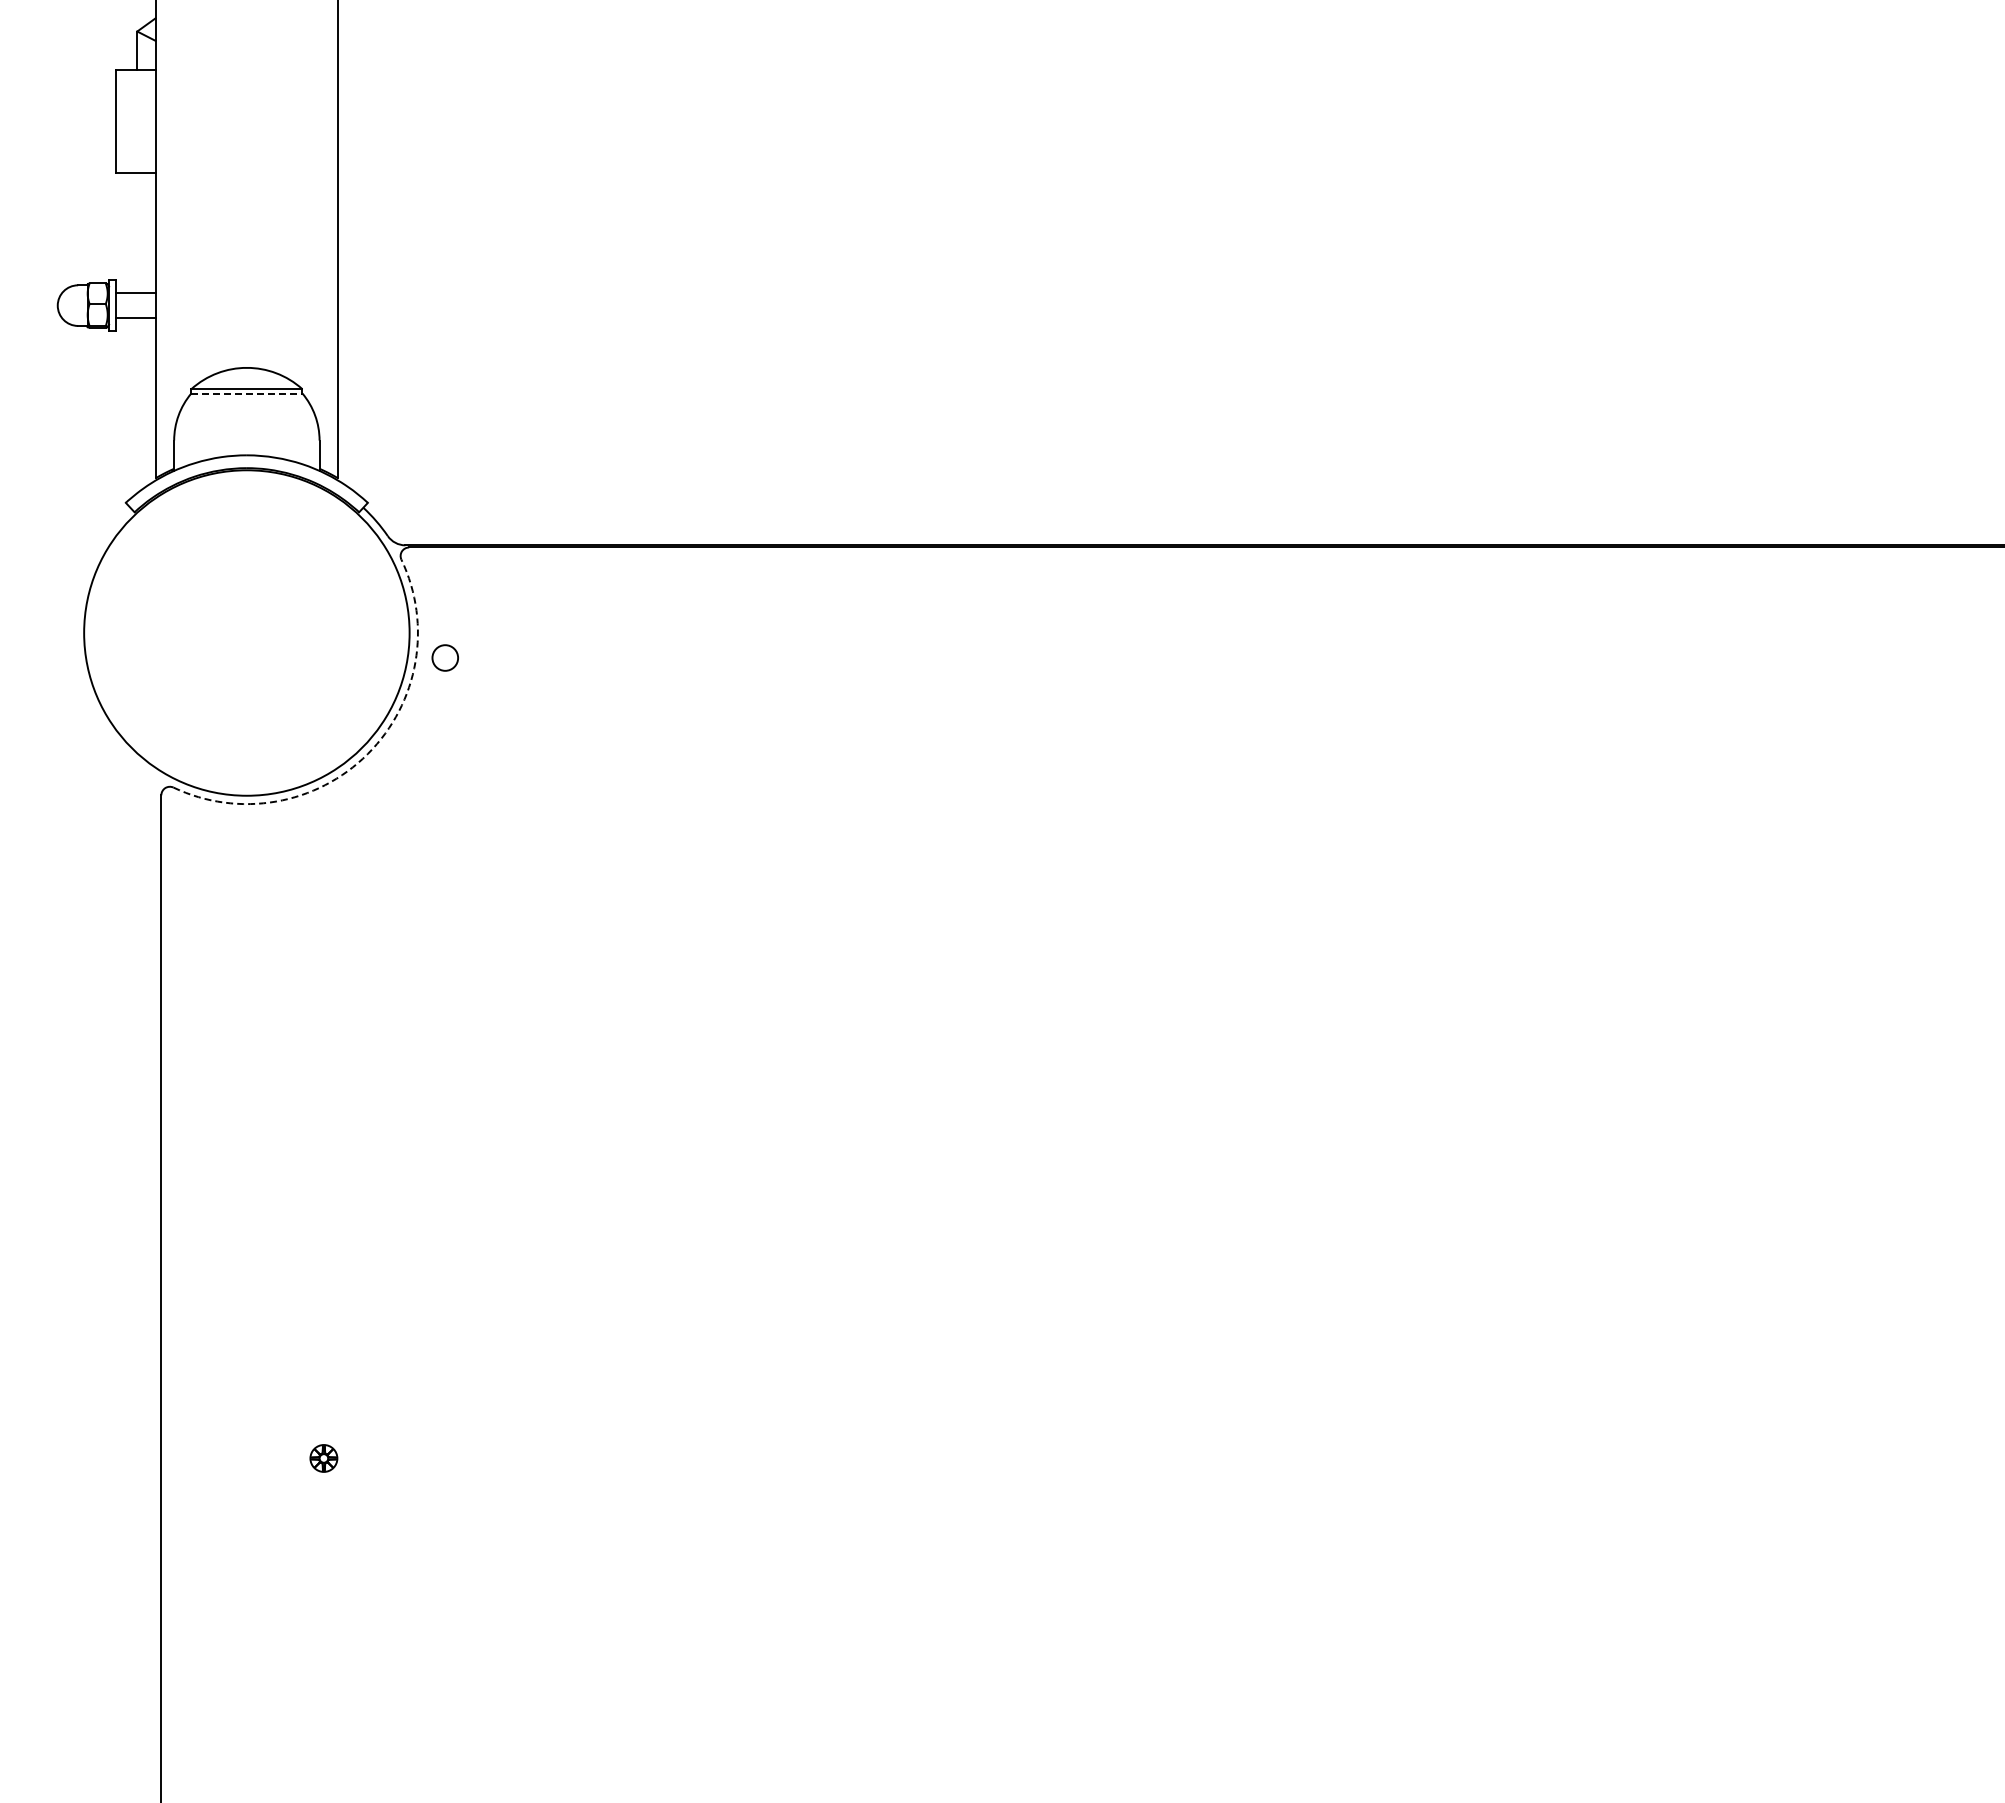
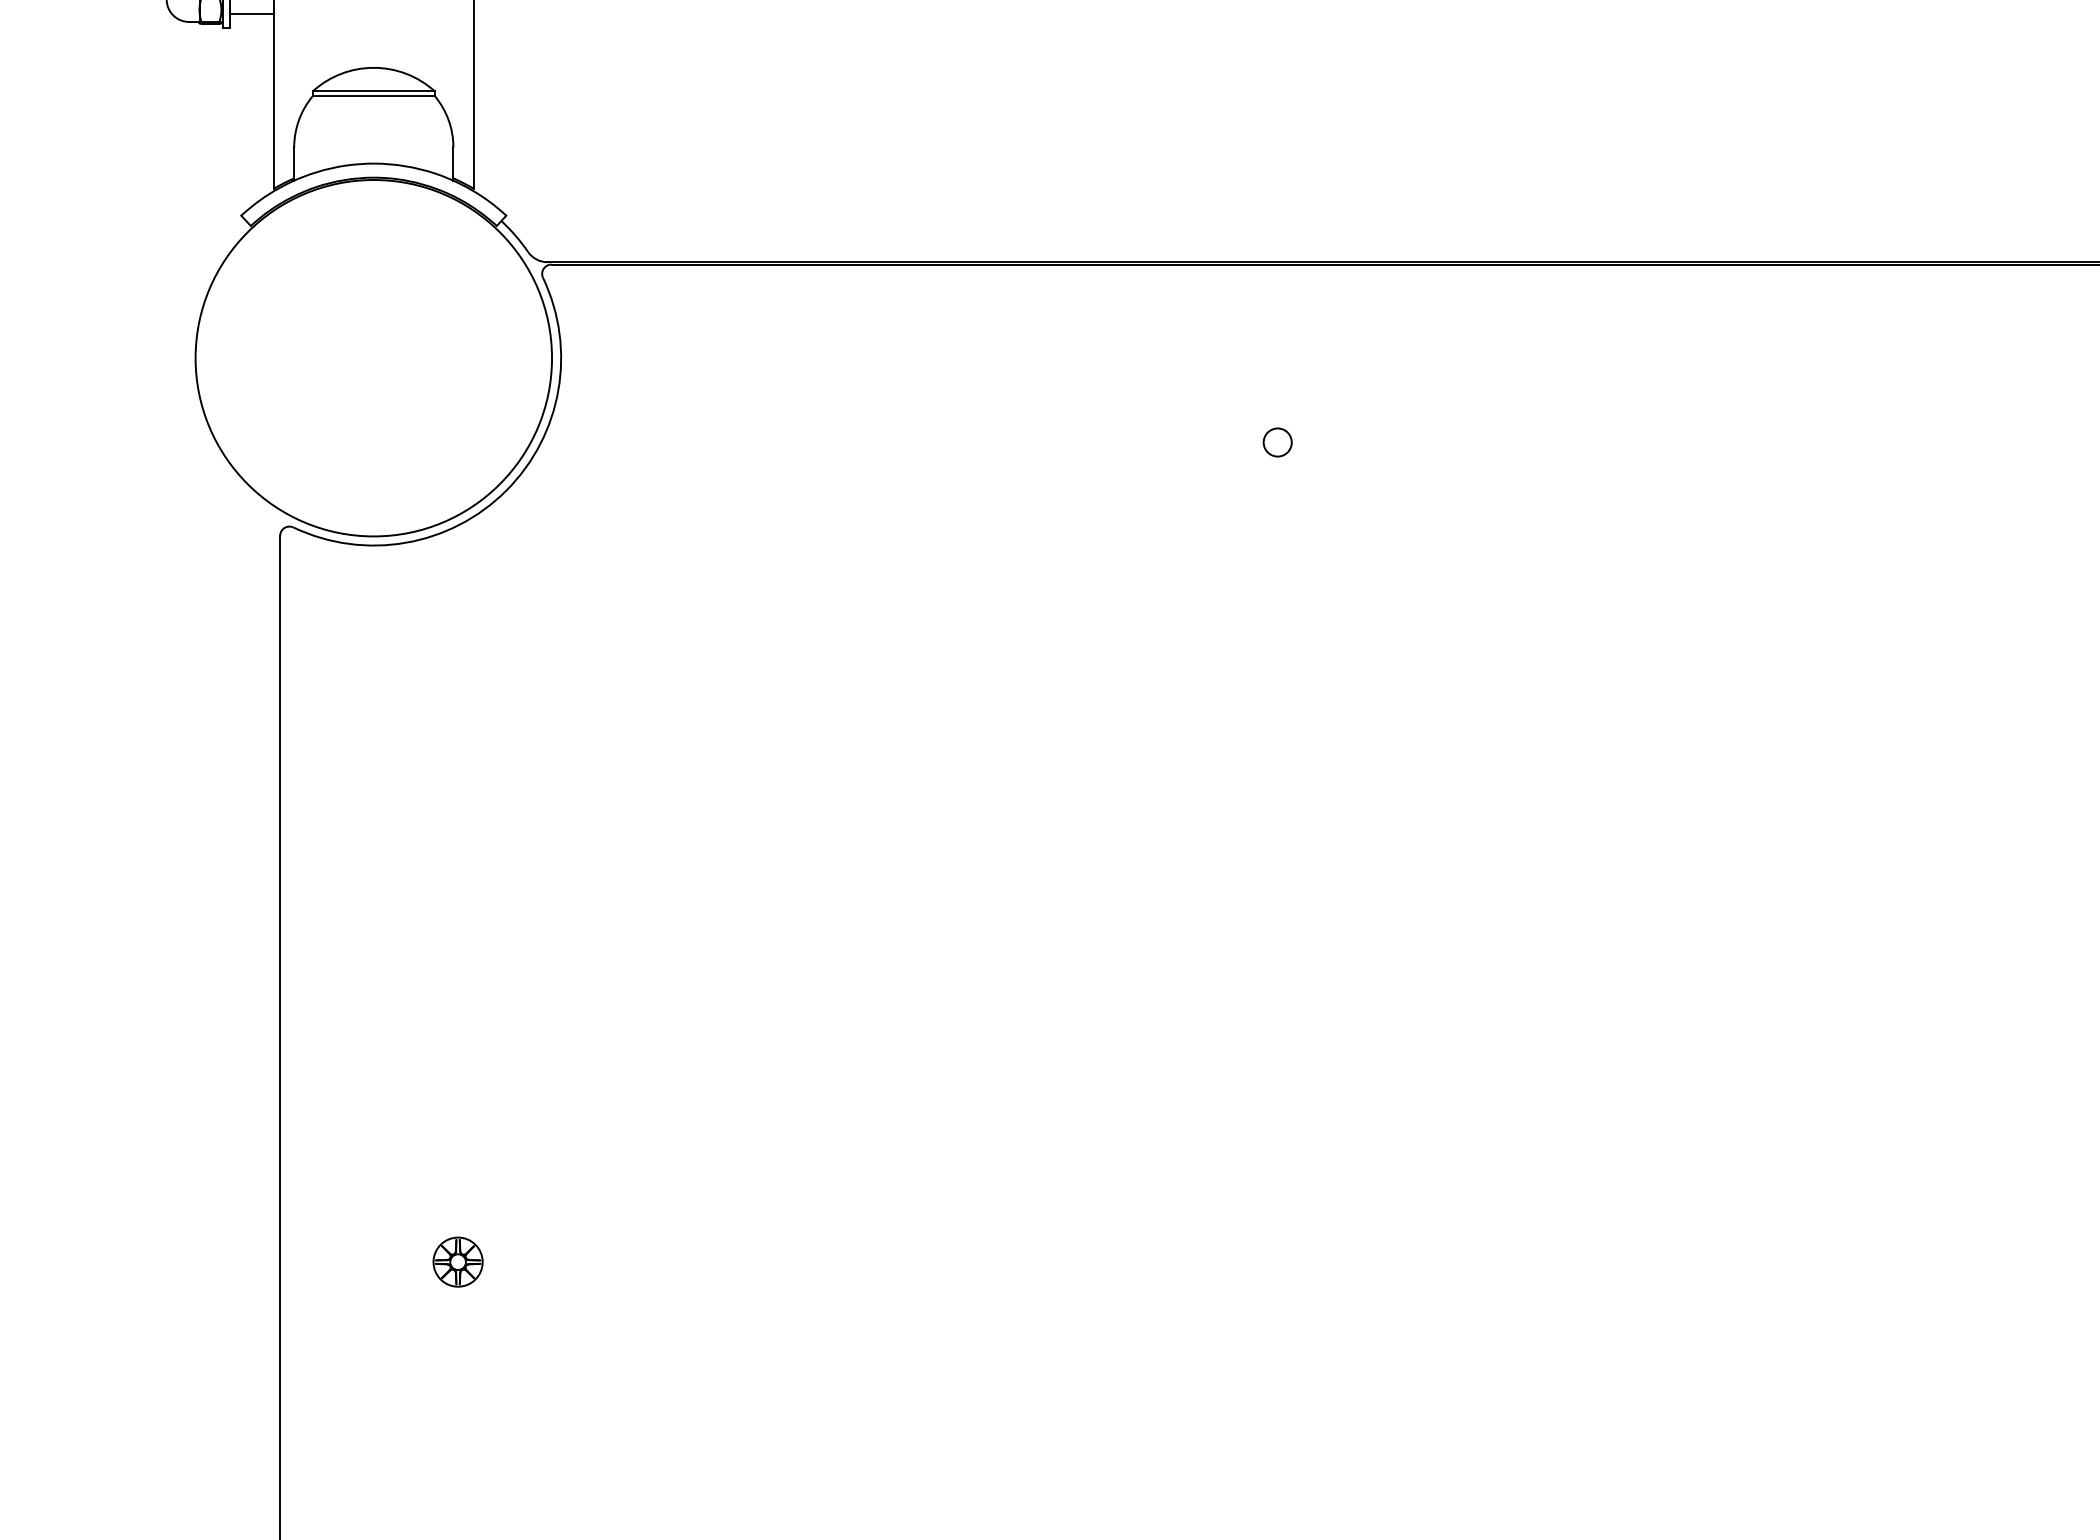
line: (246, 393) -> (373, 95), dashed -> solid
circle: (444, 657) -> (1276, 441), moved
arc: (367, 754) -> (505, 491), dashed -> solid
part: (323, 1458) -> (457, 1262), size x1.67

